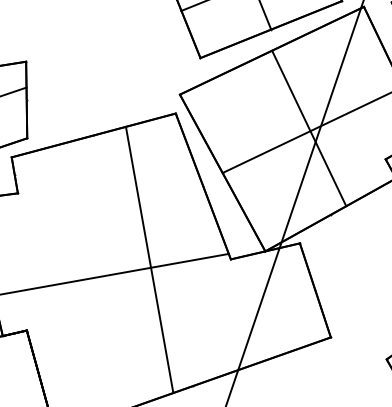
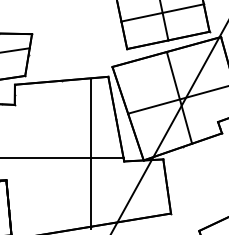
line: (150, 259) -> (91, 153), moved

